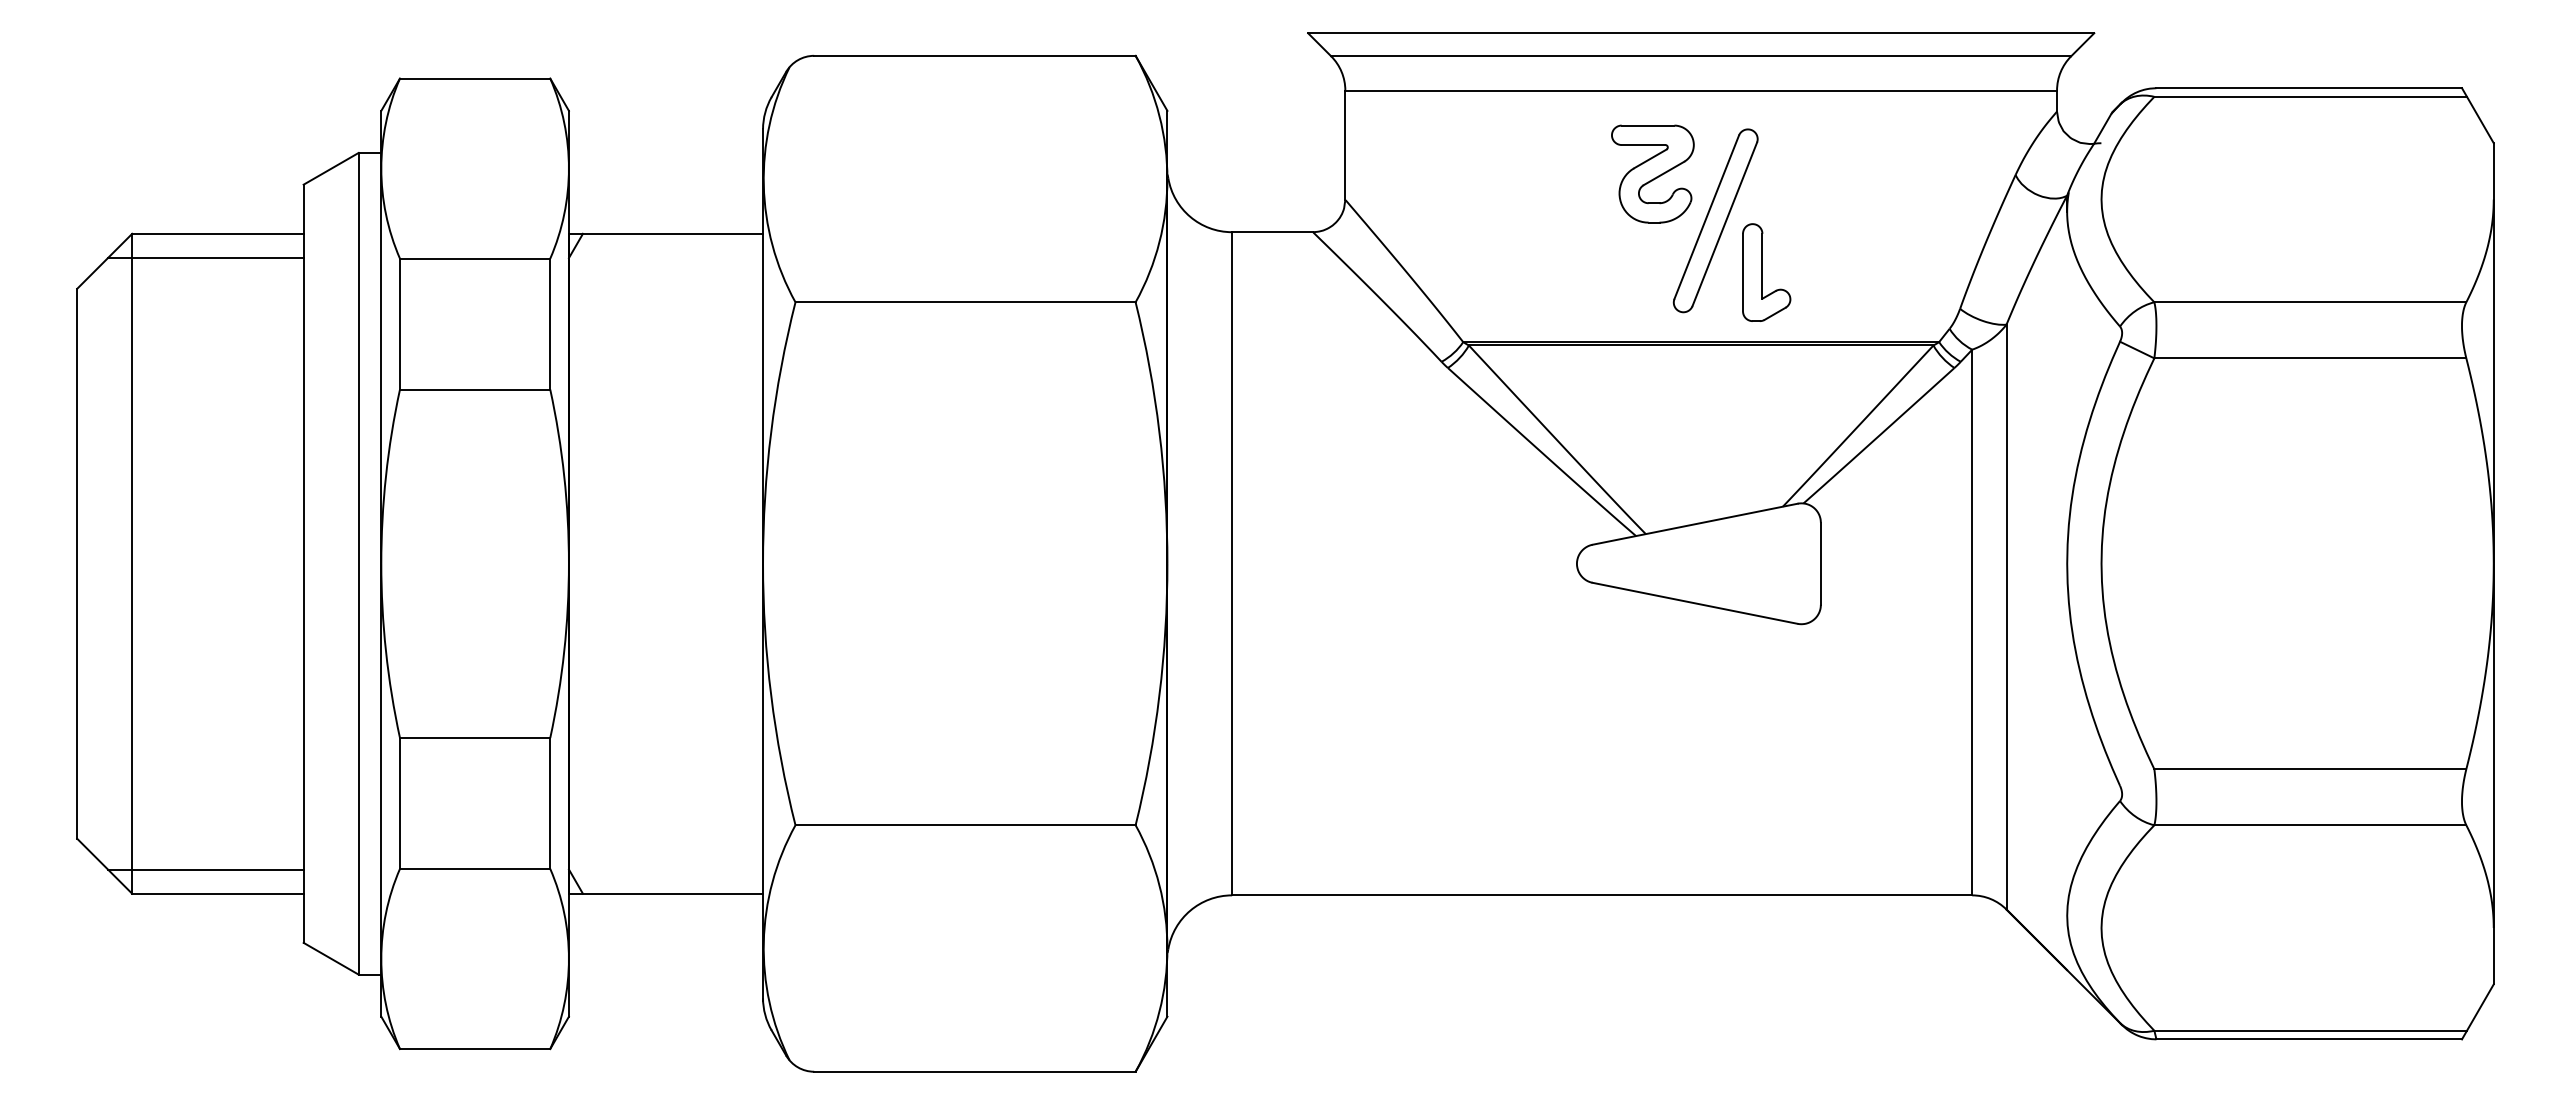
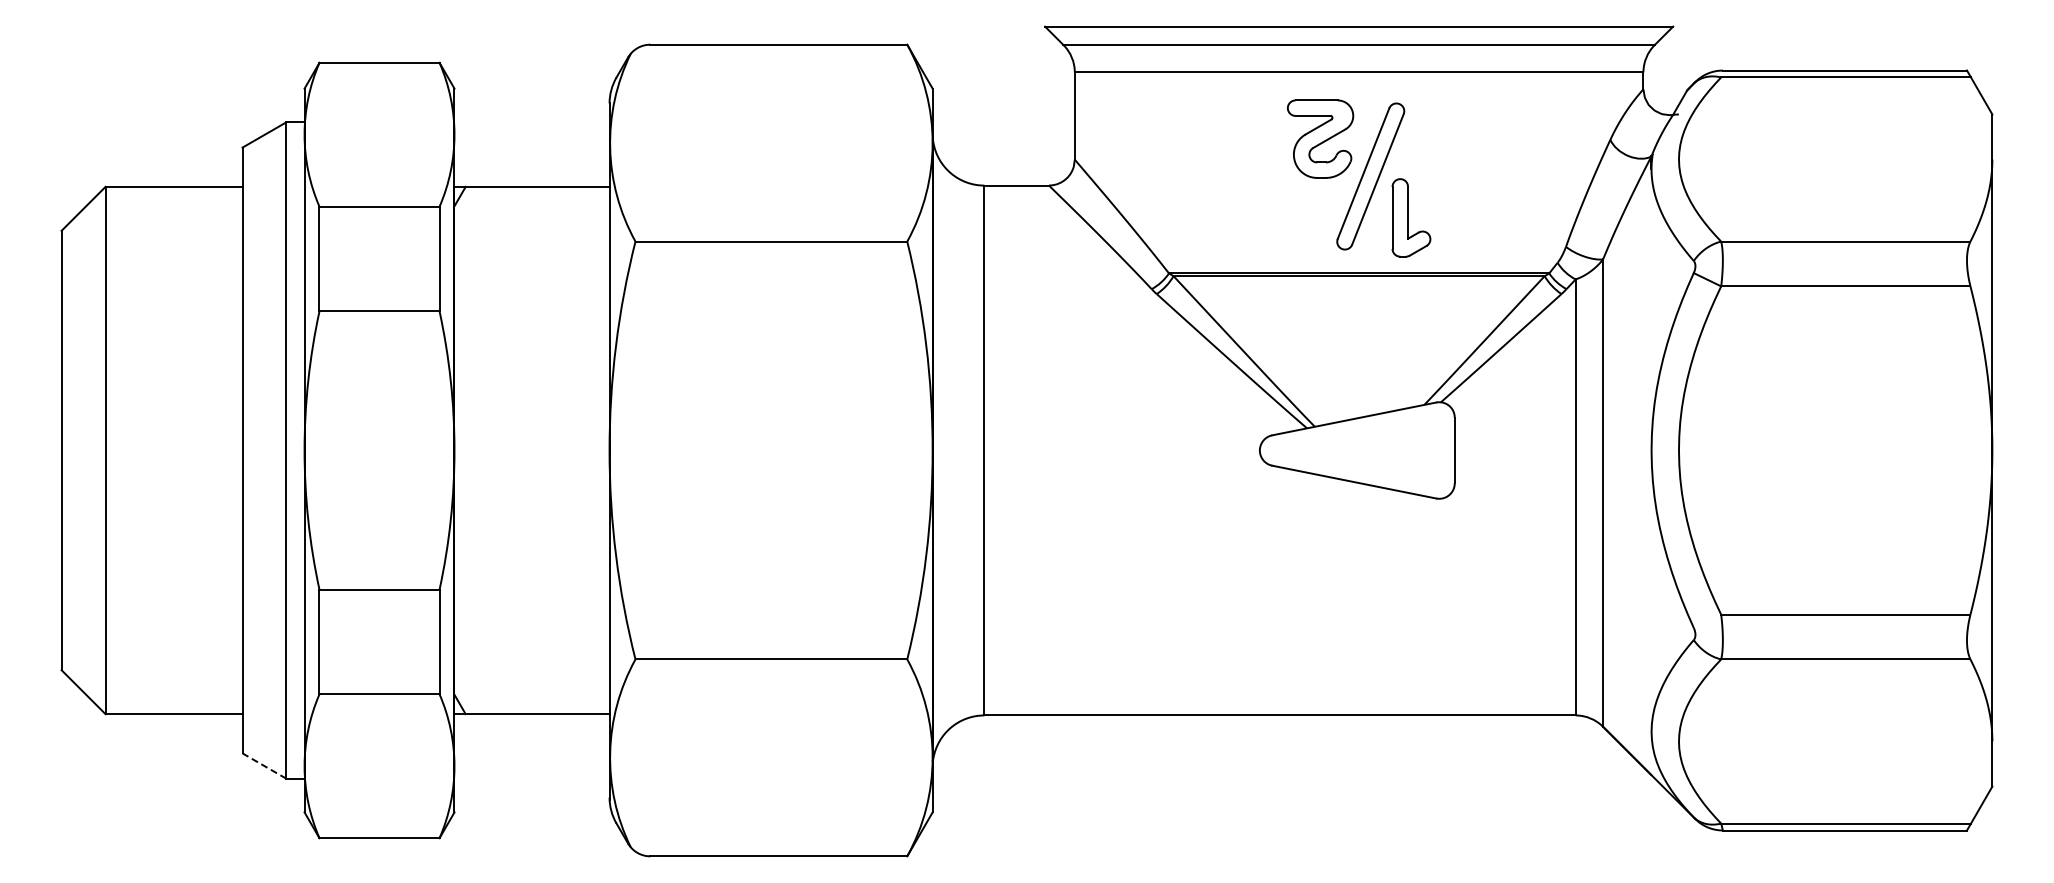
line: (205, 258) -> (164, 206), removed
line: (205, 869) -> (164, 694), removed
line: (331, 958) -> (264, 765), solid -> dashed

